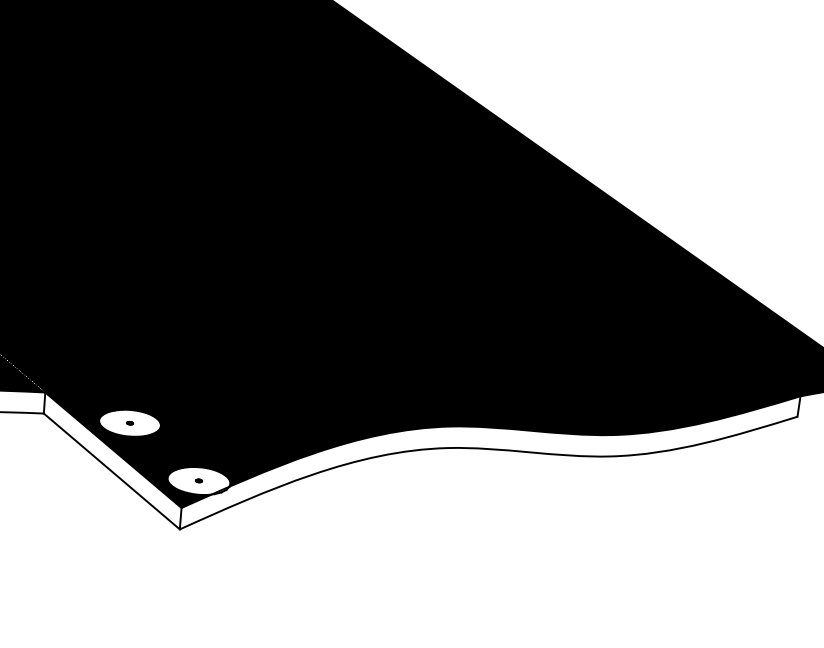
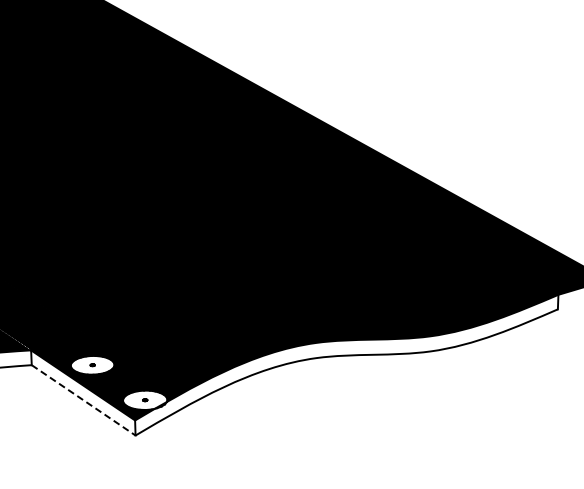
line: (111, 471) -> (83, 400), solid -> dashed

